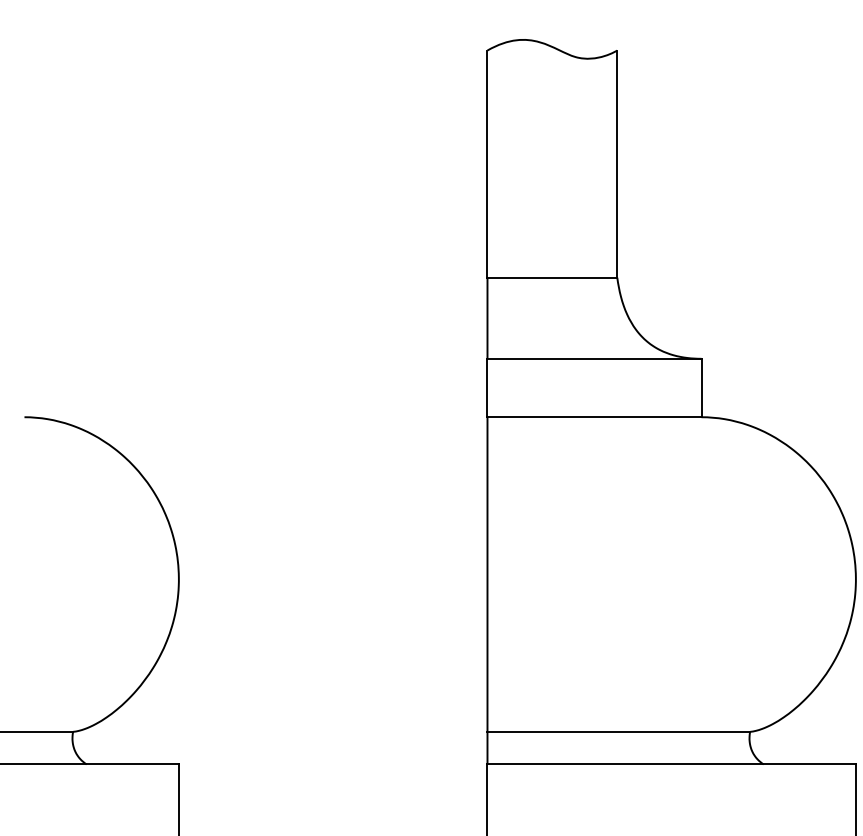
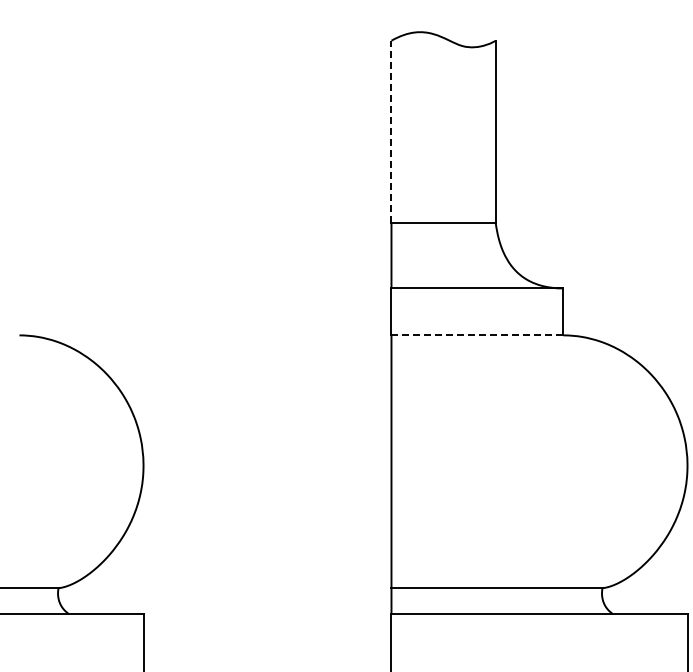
line: (487, 163) -> (391, 131), solid -> dashed
line: (594, 417) -> (477, 335), solid -> dashed

